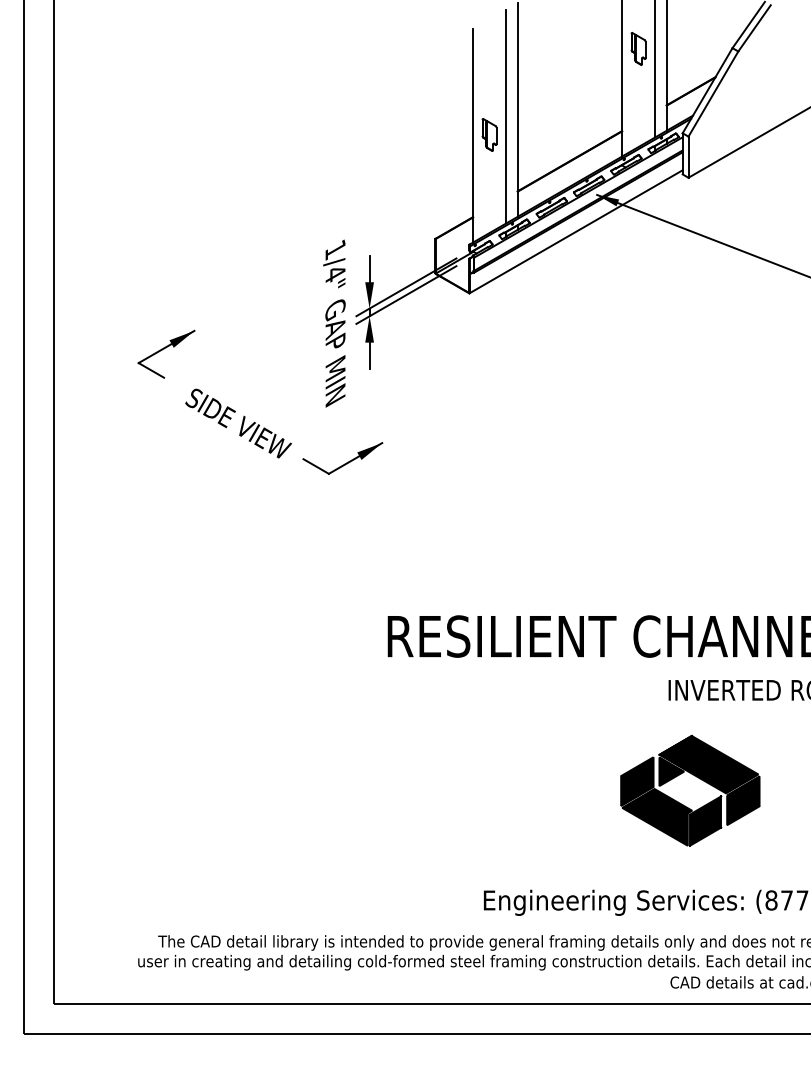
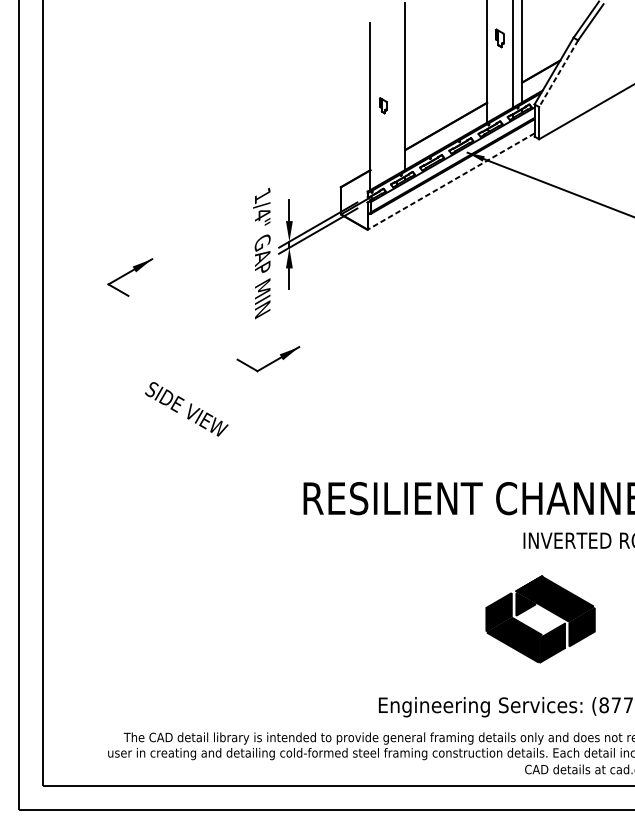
part: (638, 48) -> (499, 38), size x0.7
line: (713, 94) -> (558, 74), solid -> dashed
line: (506, 116) -> (396, 91), removed
part: (489, 134) -> (383, 105), size x0.6
line: (575, 232) -> (450, 182), solid -> dashed
text: (238, 423) -> (186, 409), moved

